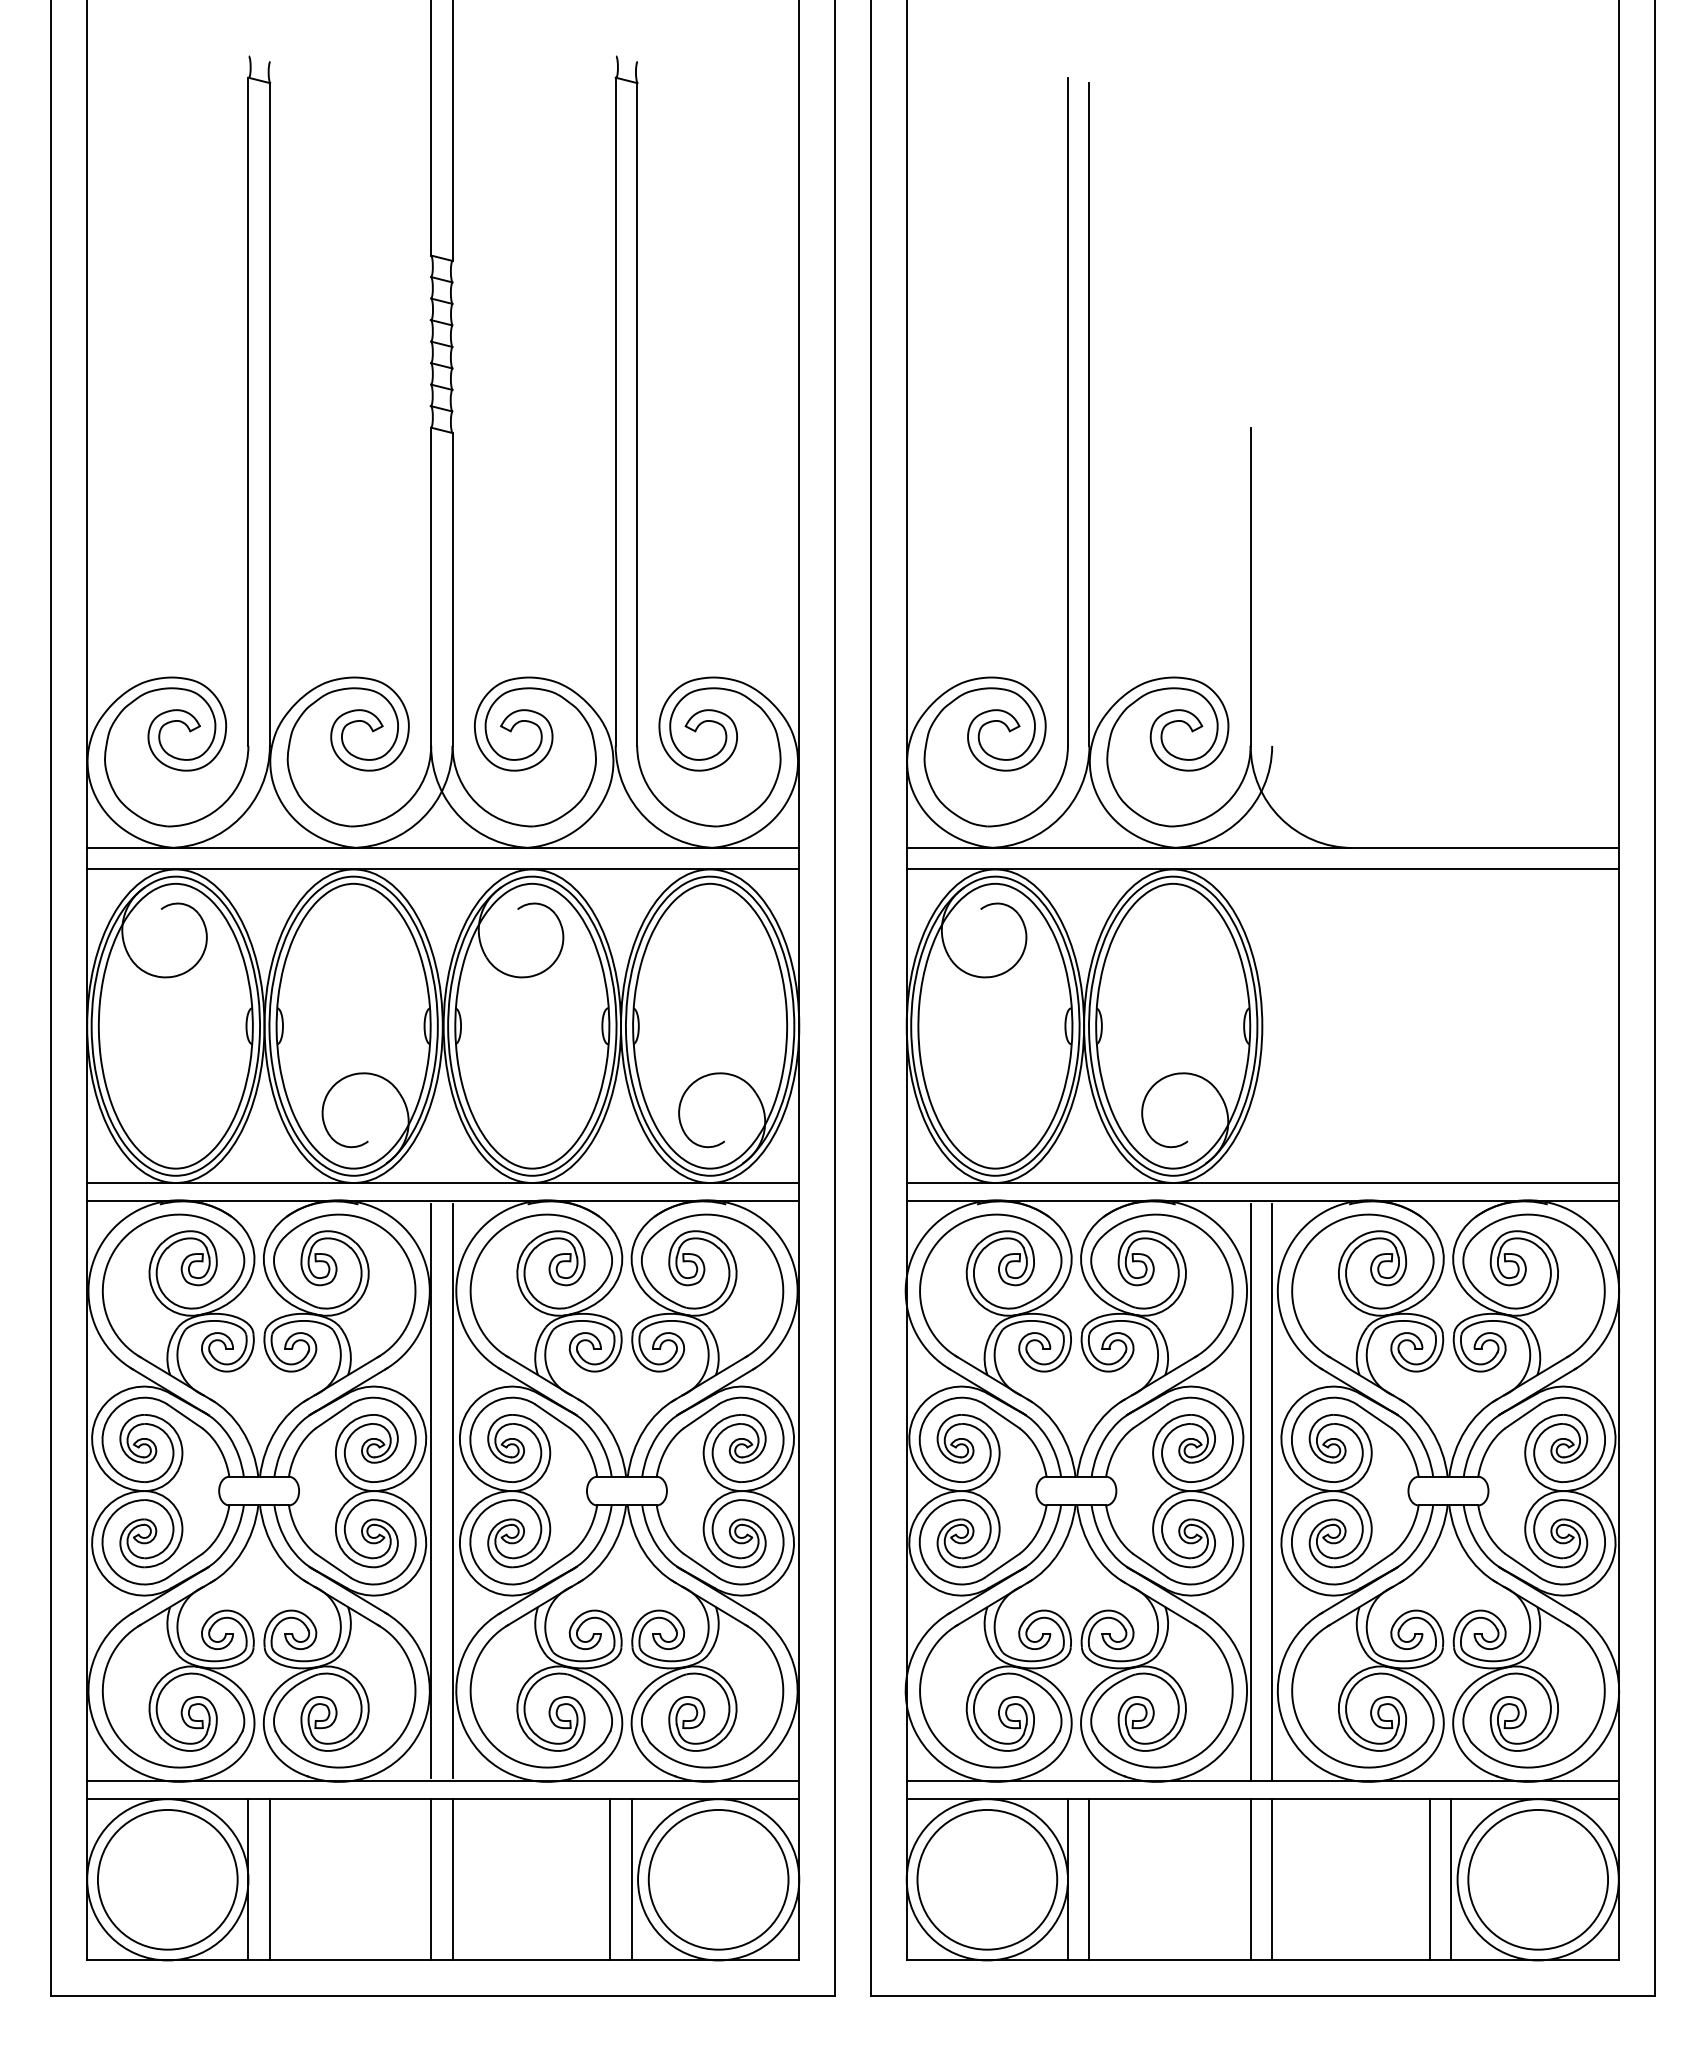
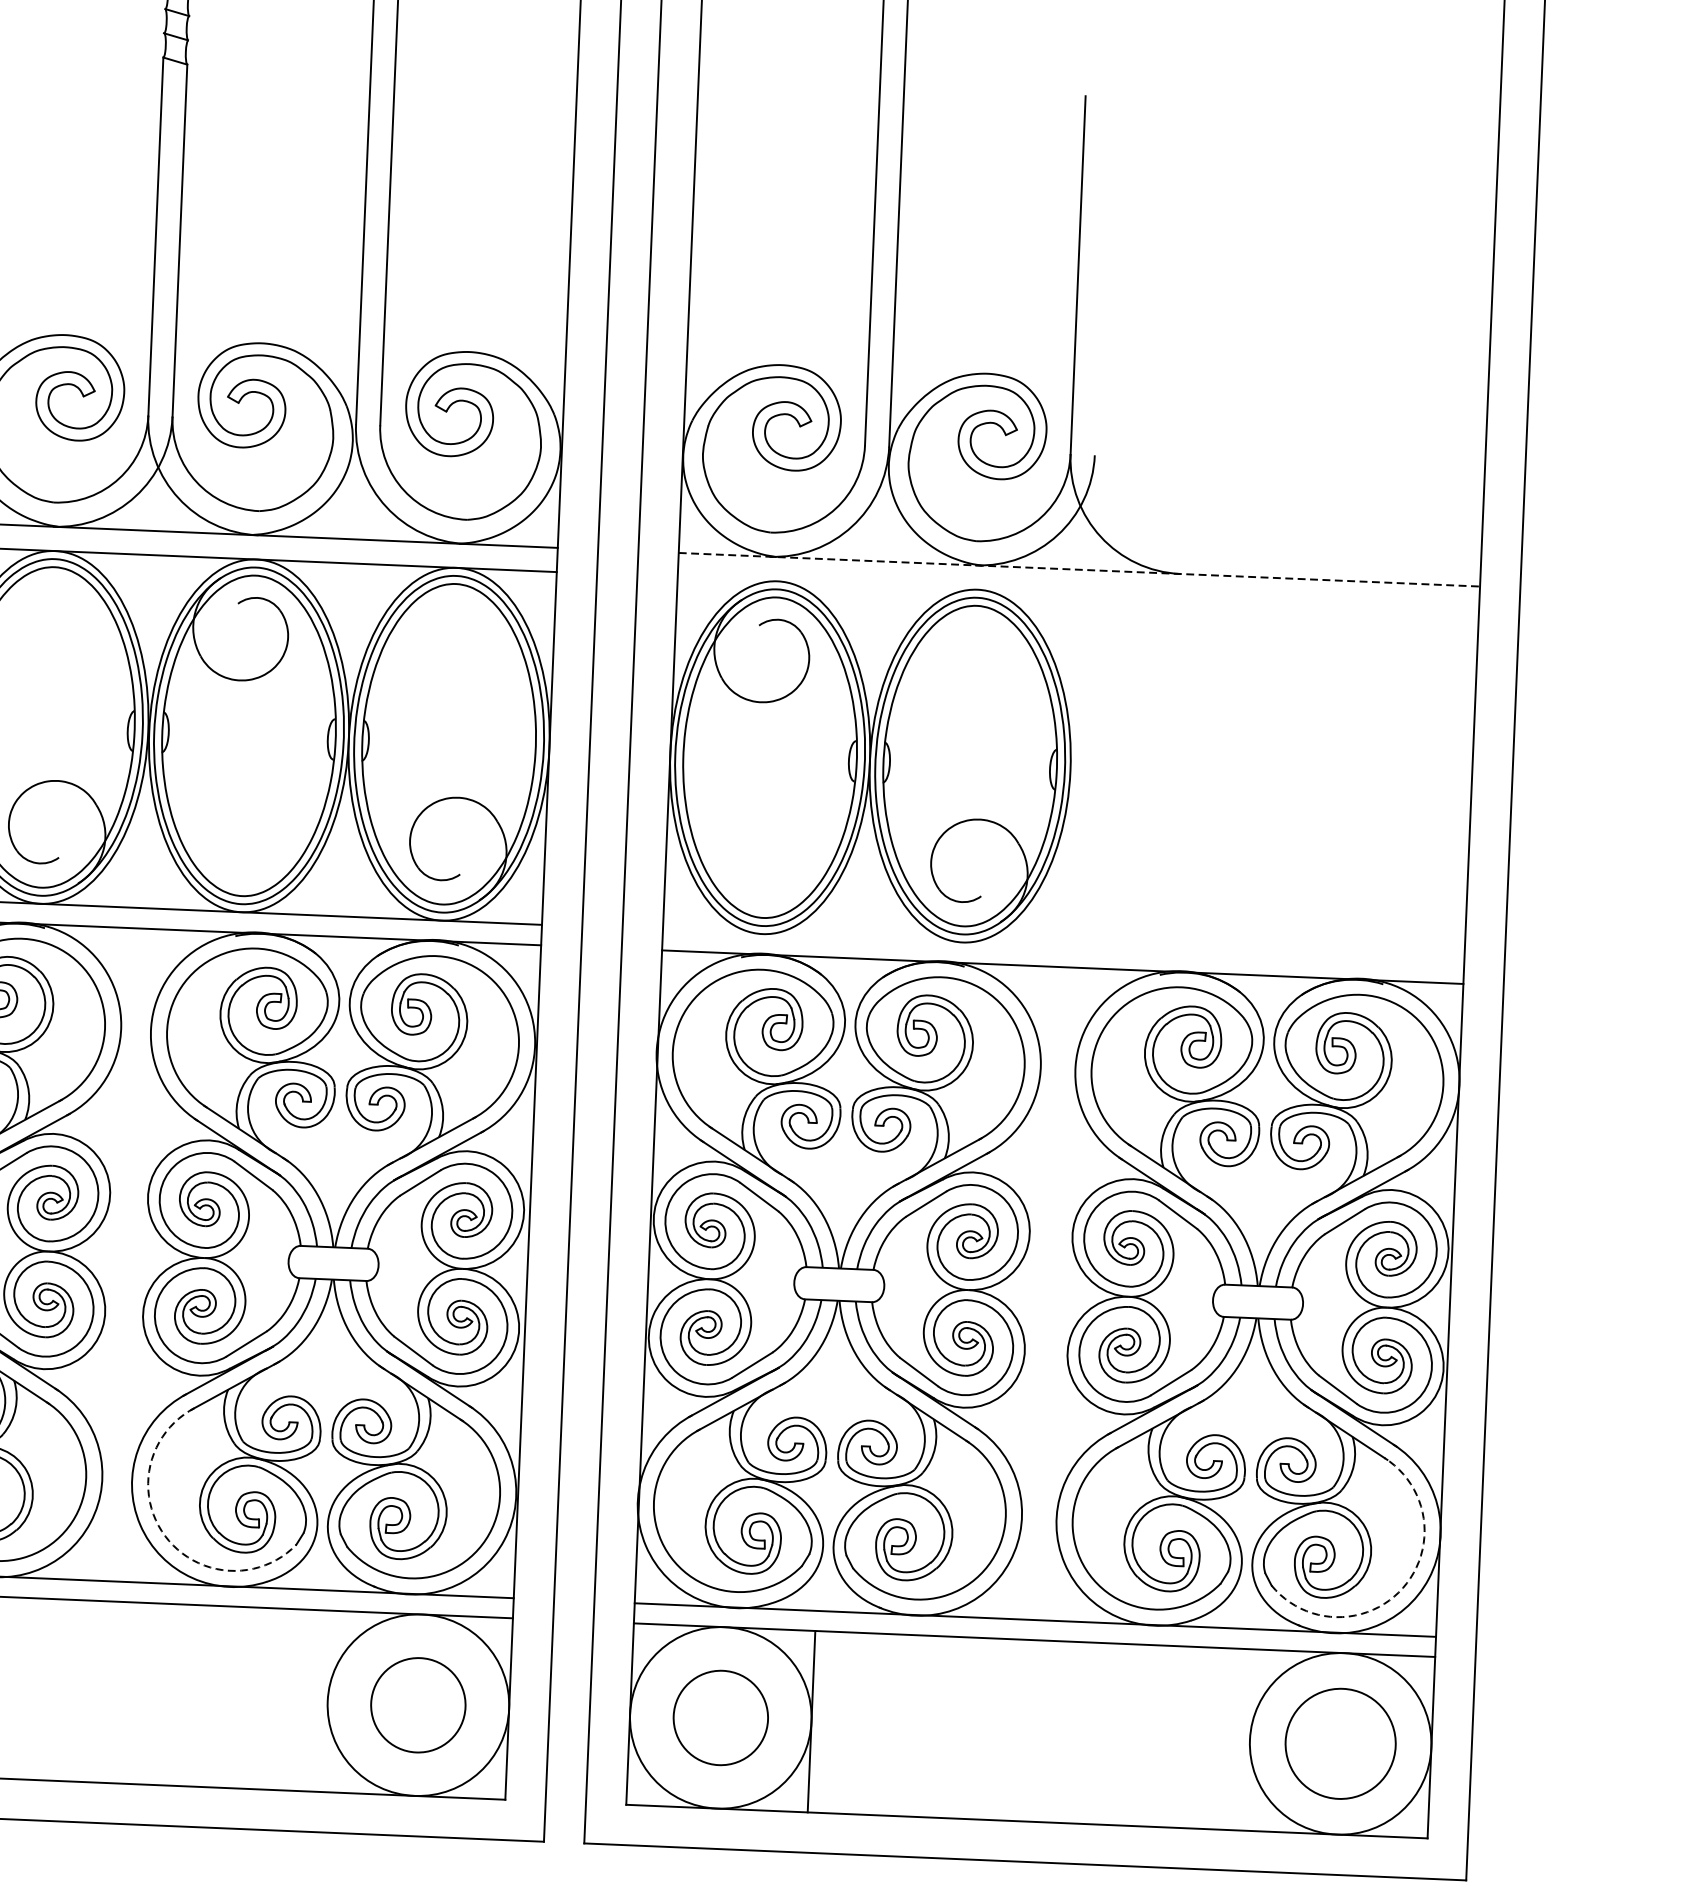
line: (1263, 847) -> (1080, 569), solid -> dashed
line: (1262, 869) -> (1078, 593), removed
line: (1262, 1182) -> (1063, 946), removed
line: (431, 1490) -> (113, 1253), removed
line: (452, 1490) -> (137, 1254), removed
line: (1250, 1492) -> (1035, 1294), removed
line: (1272, 1492) -> (1059, 1295), removed
arc: (487, 1739) -> (164, 1536), solid -> dashed
arc: (1587, 1739) -> (1402, 1588), solid -> dashed
line: (431, 1879) -> (95, 1691), removed
line: (452, 1879) -> (118, 1692), removed
line: (610, 1879) -> (296, 1699), removed
line: (631, 1879) -> (320, 1700), removed
circle: (718, 1879) -> (418, 1704), size x0.6
circle: (987, 1879) -> (720, 1717), size x0.6
line: (1089, 1879) -> (835, 1722), removed
line: (1250, 1879) -> (1016, 1729), removed
line: (1272, 1879) -> (1041, 1730), removed
line: (1429, 1879) -> (1218, 1738), removed
line: (1451, 1879) -> (1243, 1739), removed
circle: (1538, 1879) -> (1341, 1743), size x0.7

